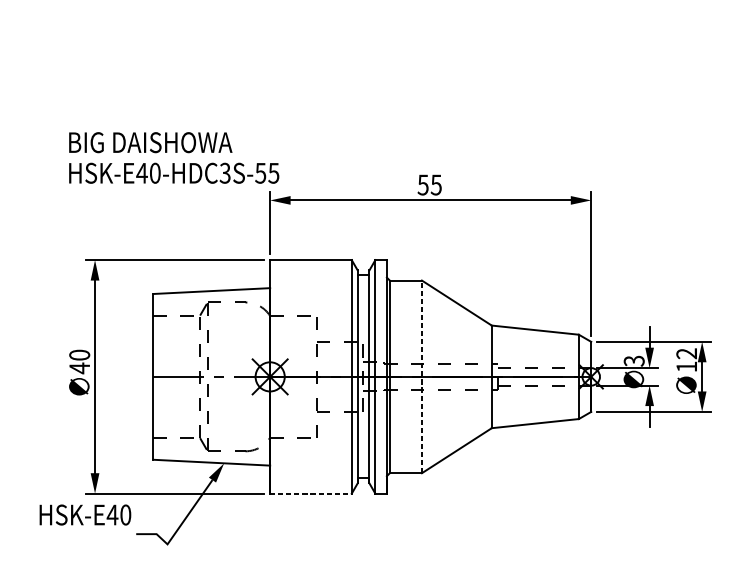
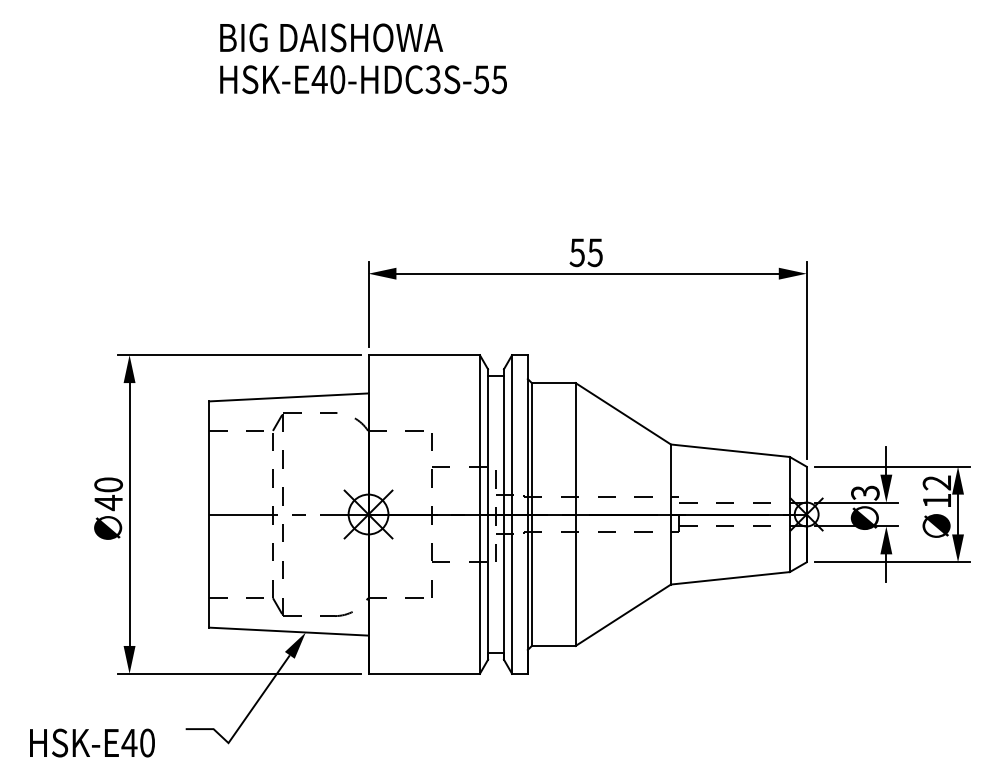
text: (174, 157) -> (363, 58), moved
line: (421, 376) -> (575, 514), dashed -> solid
line: (311, 493) -> (424, 673), dashed -> solid
text: (85, 514) -> (92, 742), moved

